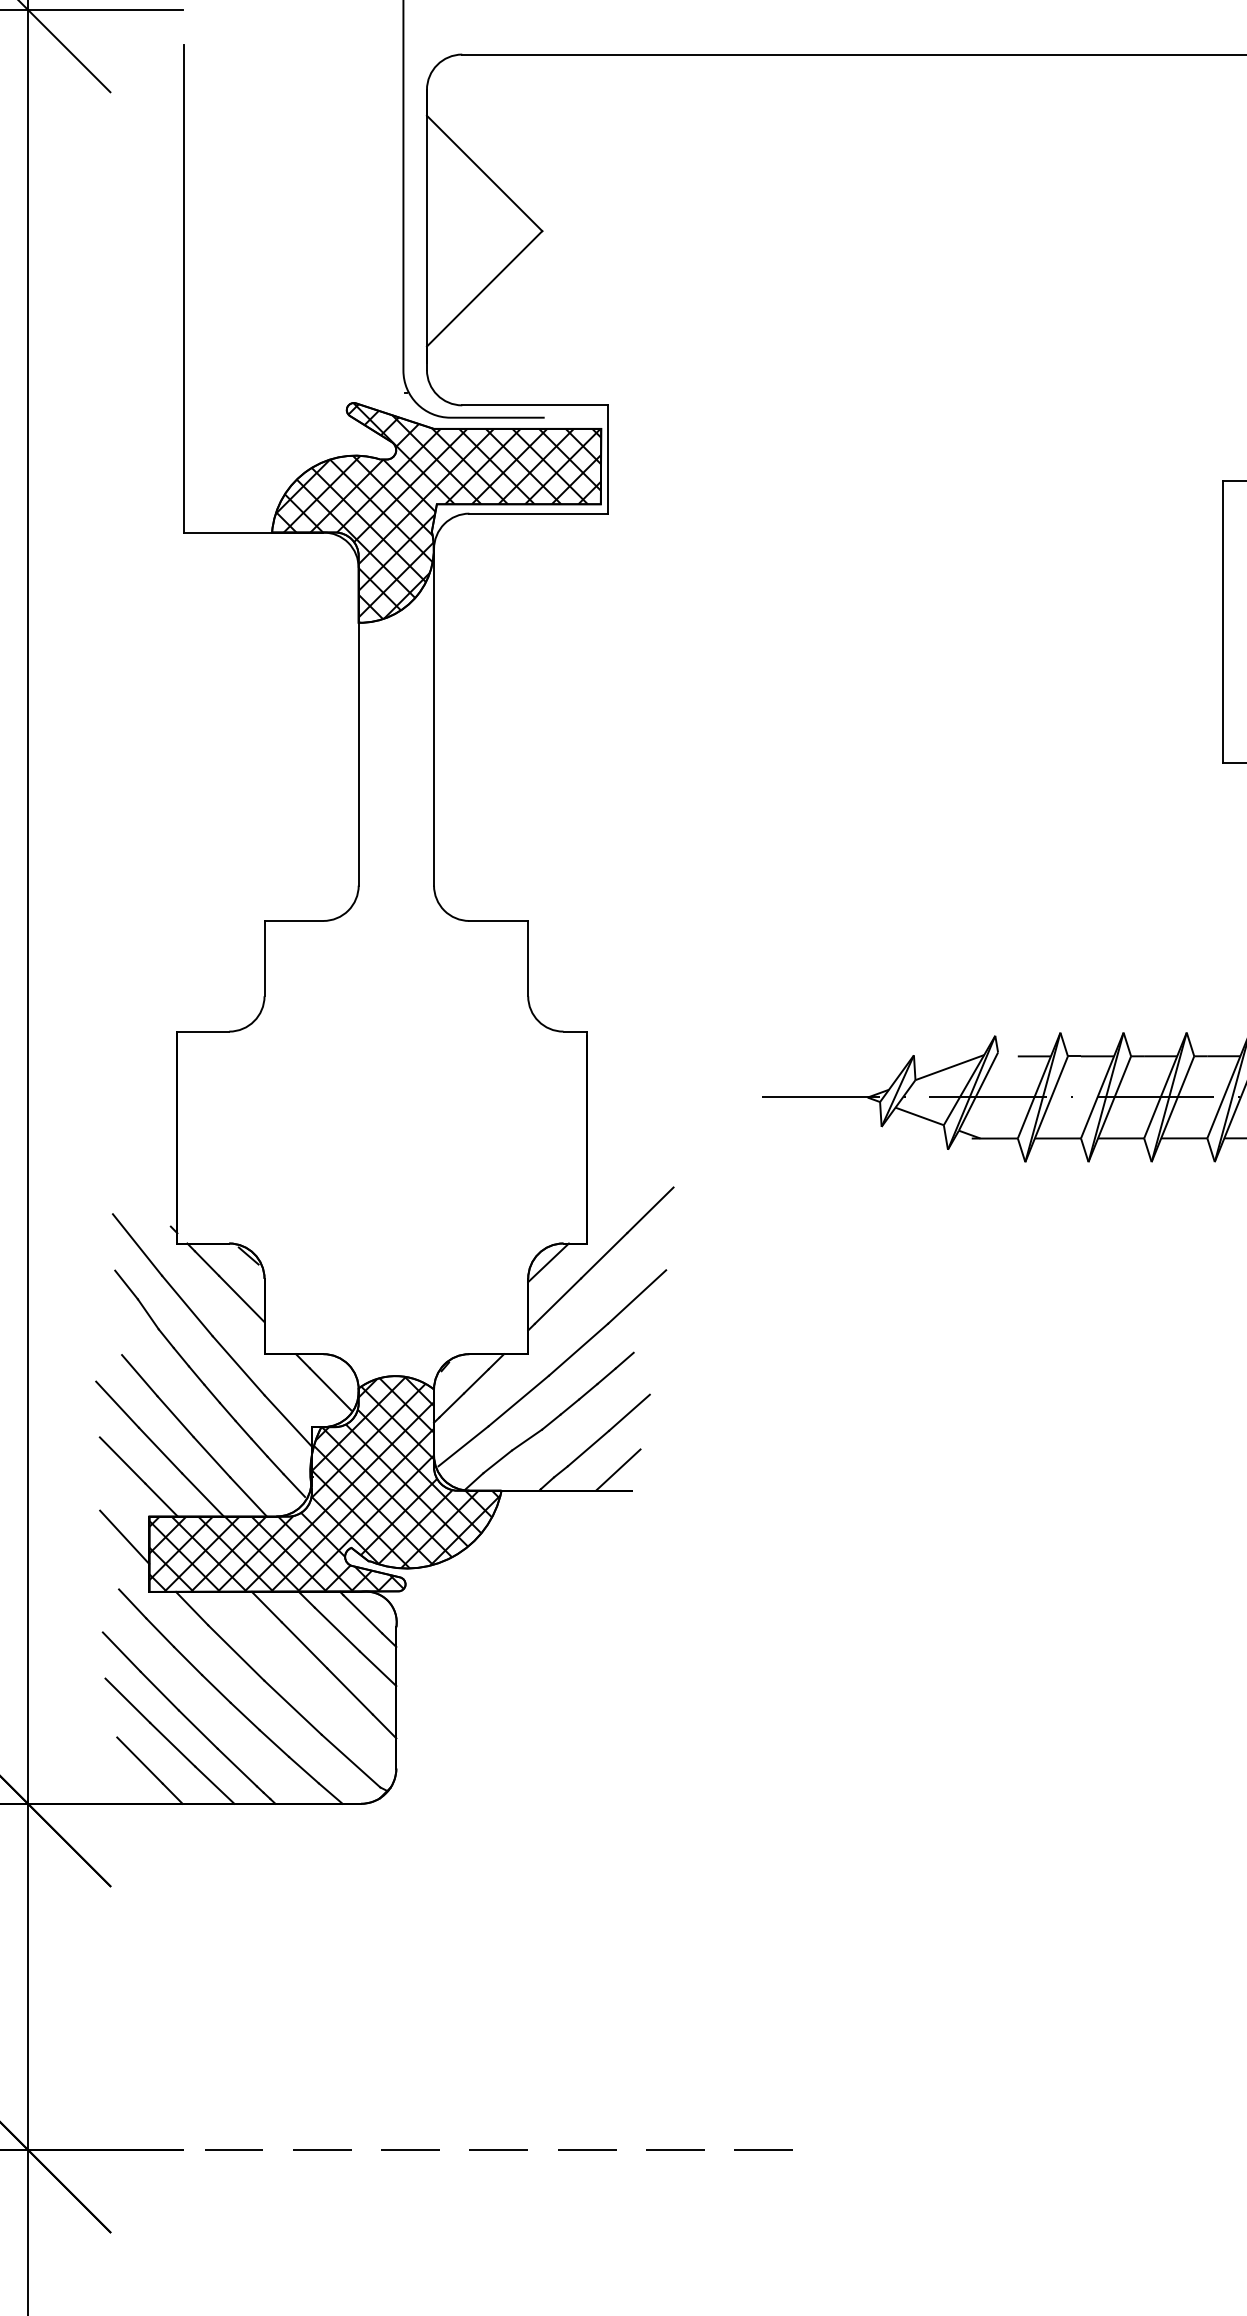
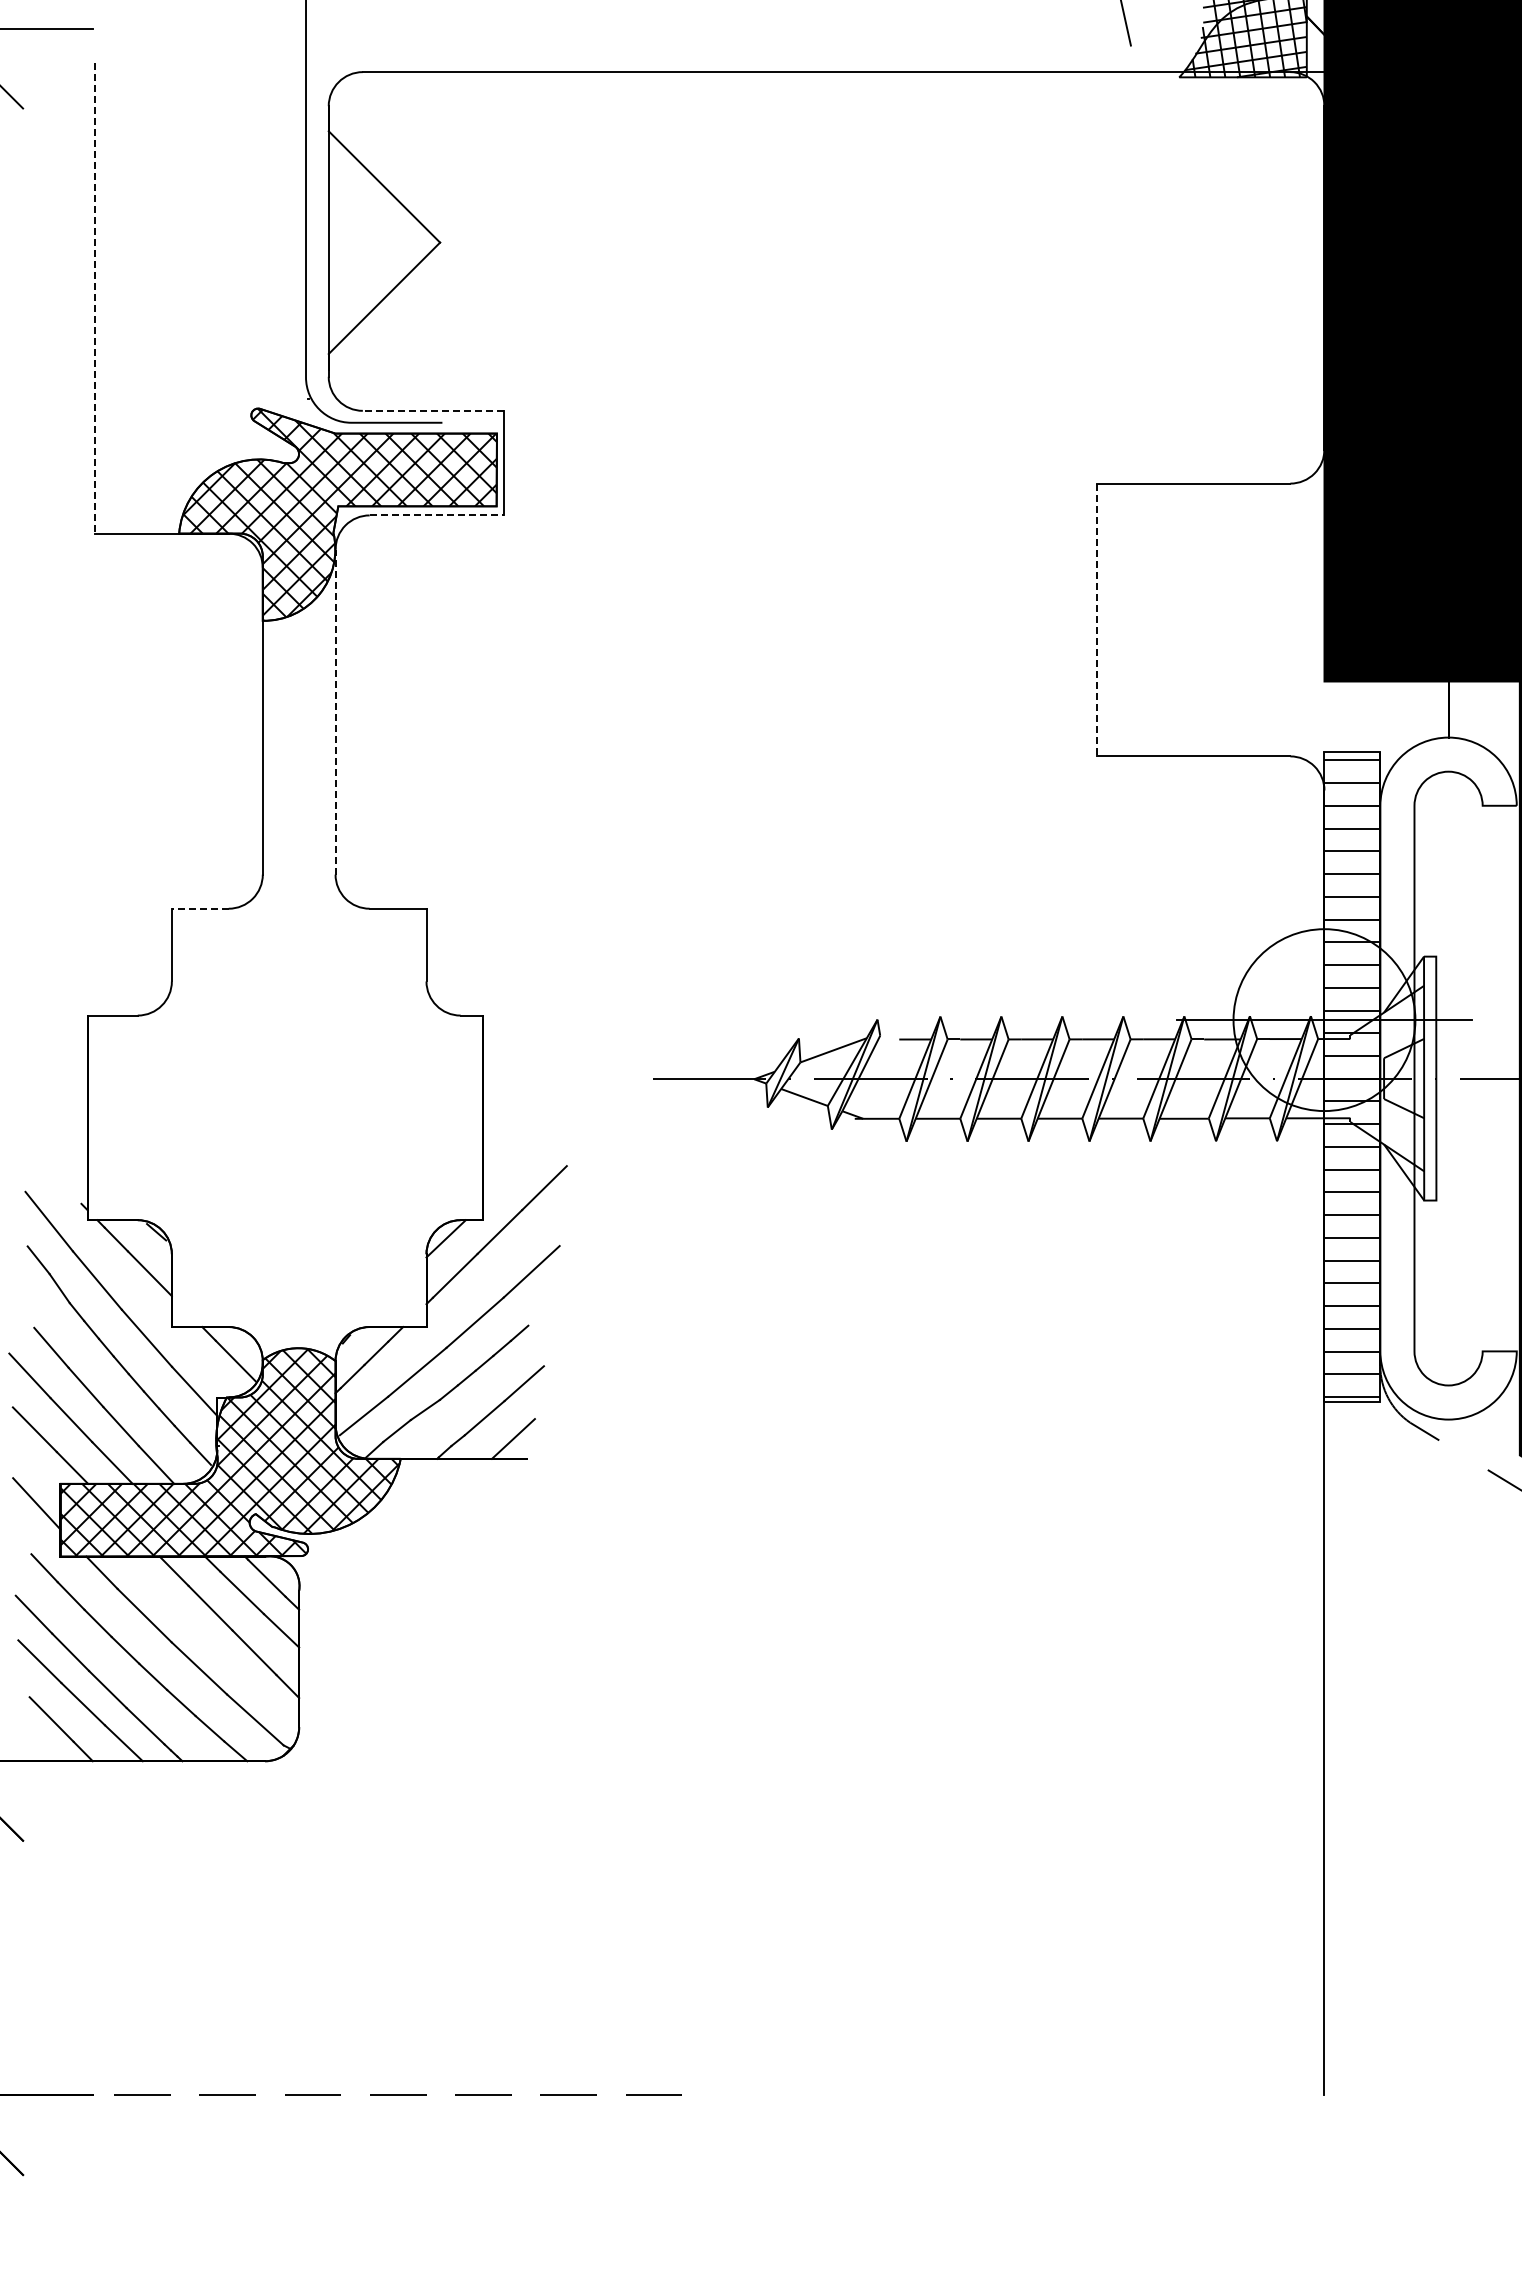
line: (184, 289) -> (94, 298), solid -> dashed
line: (534, 405) -> (432, 410), solid -> dashed
line: (539, 513) -> (437, 515), solid -> dashed
line: (1223, 622) -> (1097, 620), solid -> dashed
line: (433, 717) -> (335, 712), solid -> dashed
line: (293, 920) -> (199, 908), solid -> dashed

